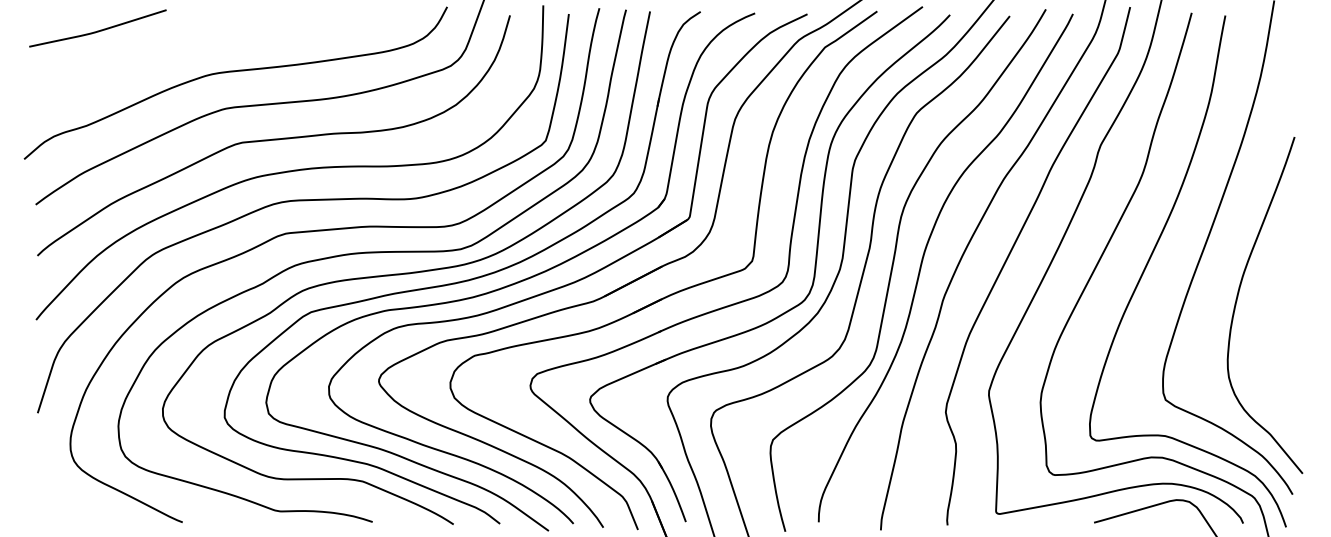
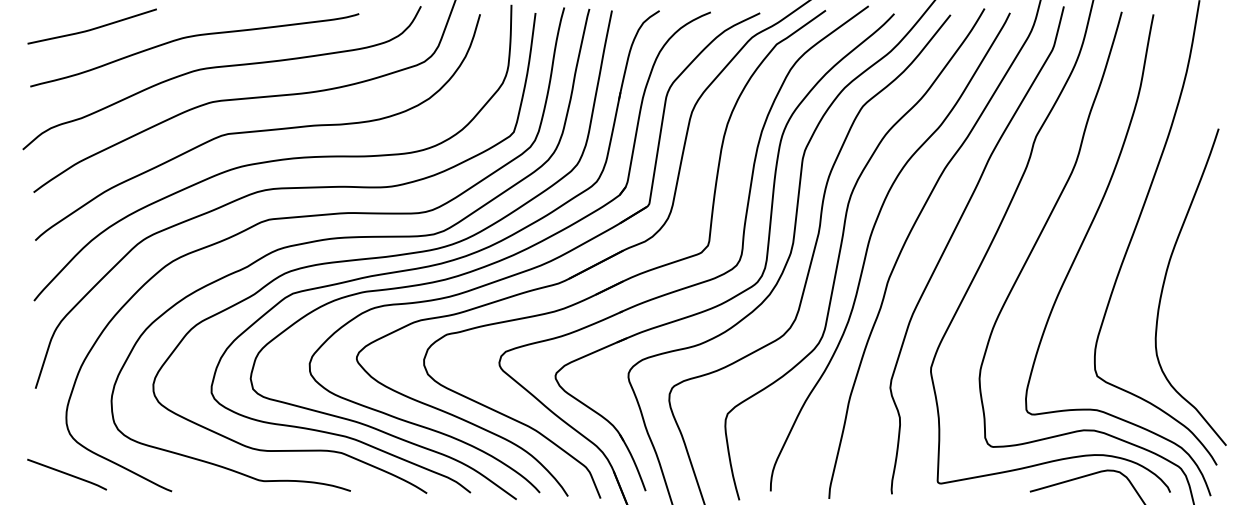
curve: (201, 40) -> (189, 37), added
curve: (70, 504) -> (66, 474), added

